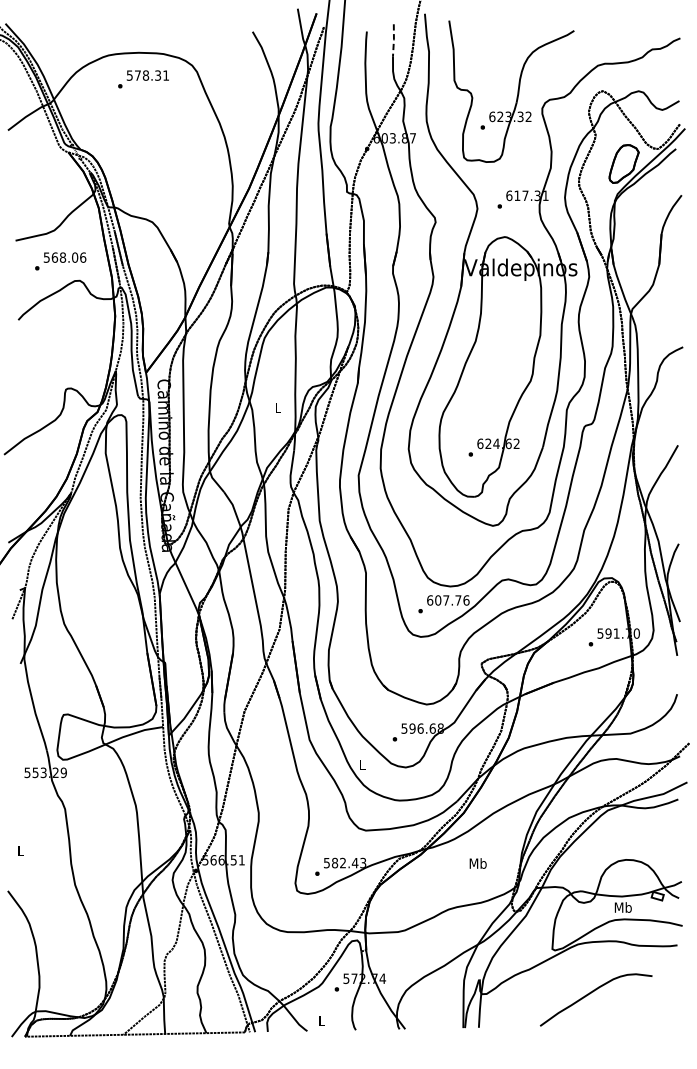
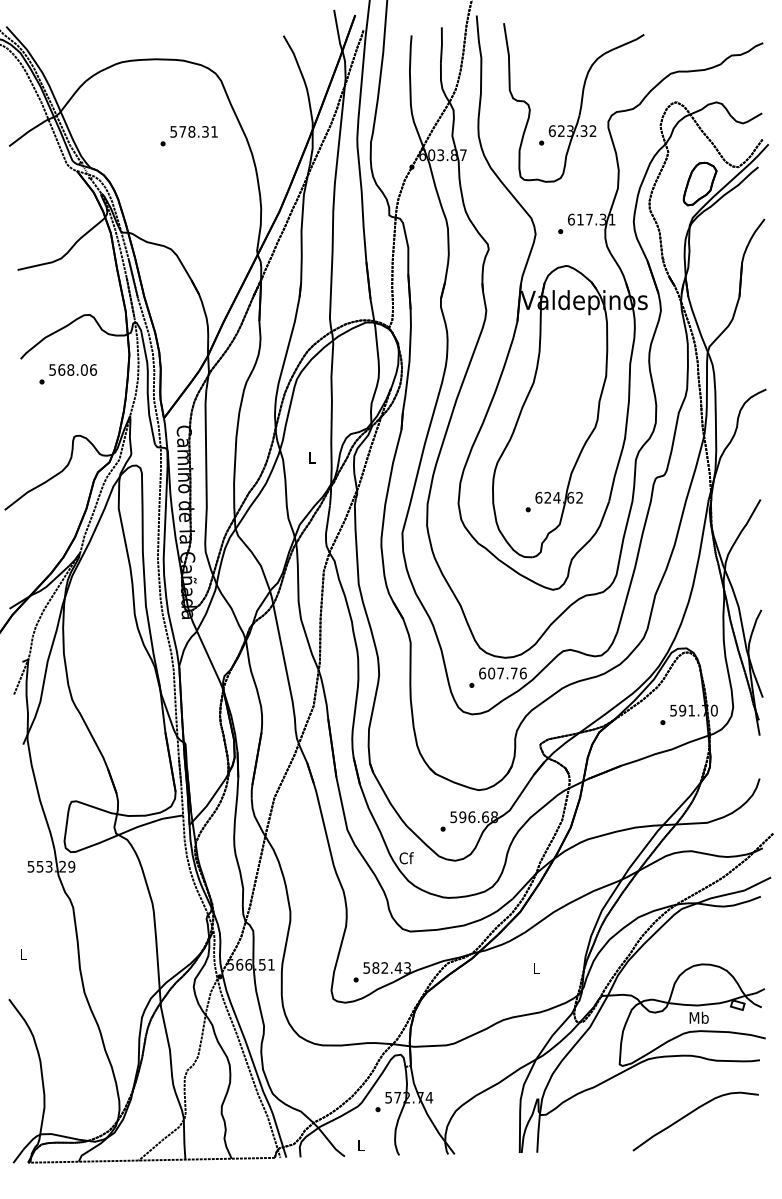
line: (393, 39) -> (441, 44), dashed -> solid
text: (142, 79) -> (188, 136), moved
text: (60, 261) -> (67, 374), moved
text: (362, 765) -> (406, 858), L -> Cf
text: (478, 863) -> (536, 968), Mb -> L
curve: (591, 993) -> (690, 1114), moved

